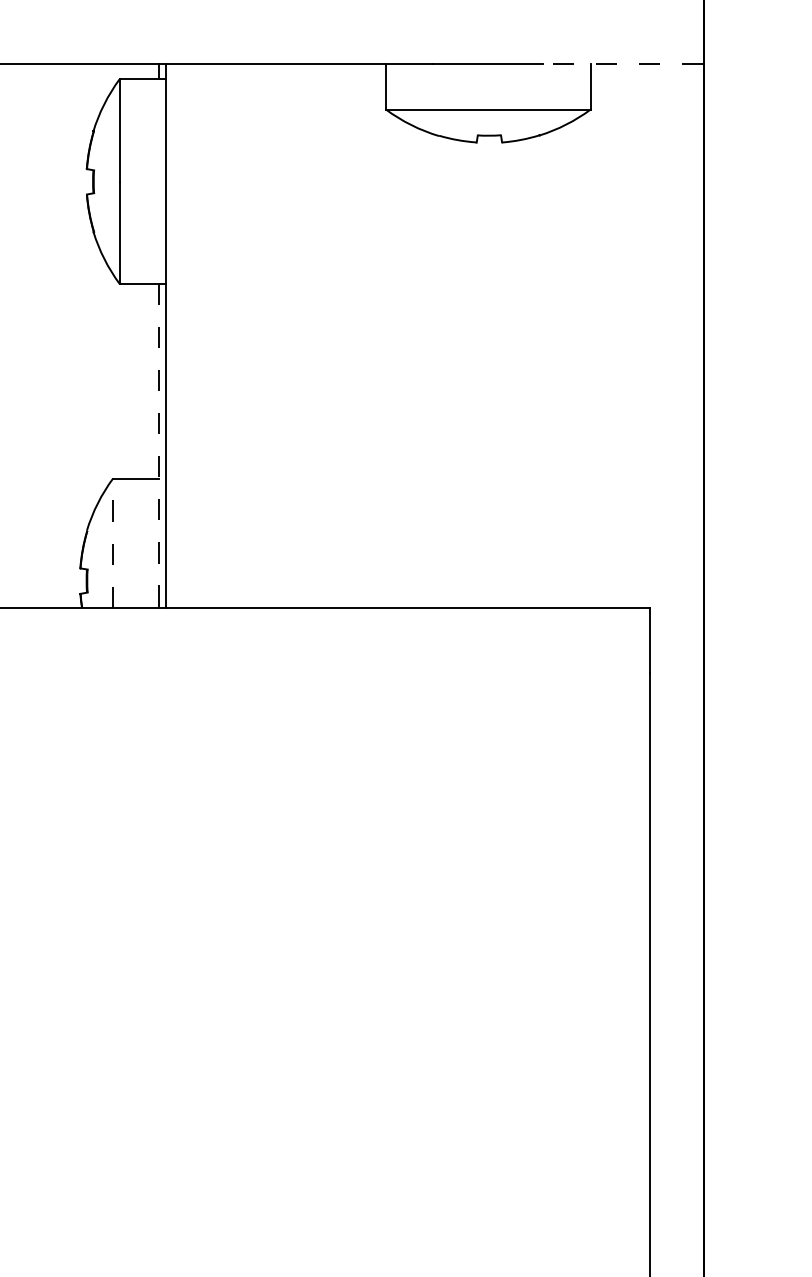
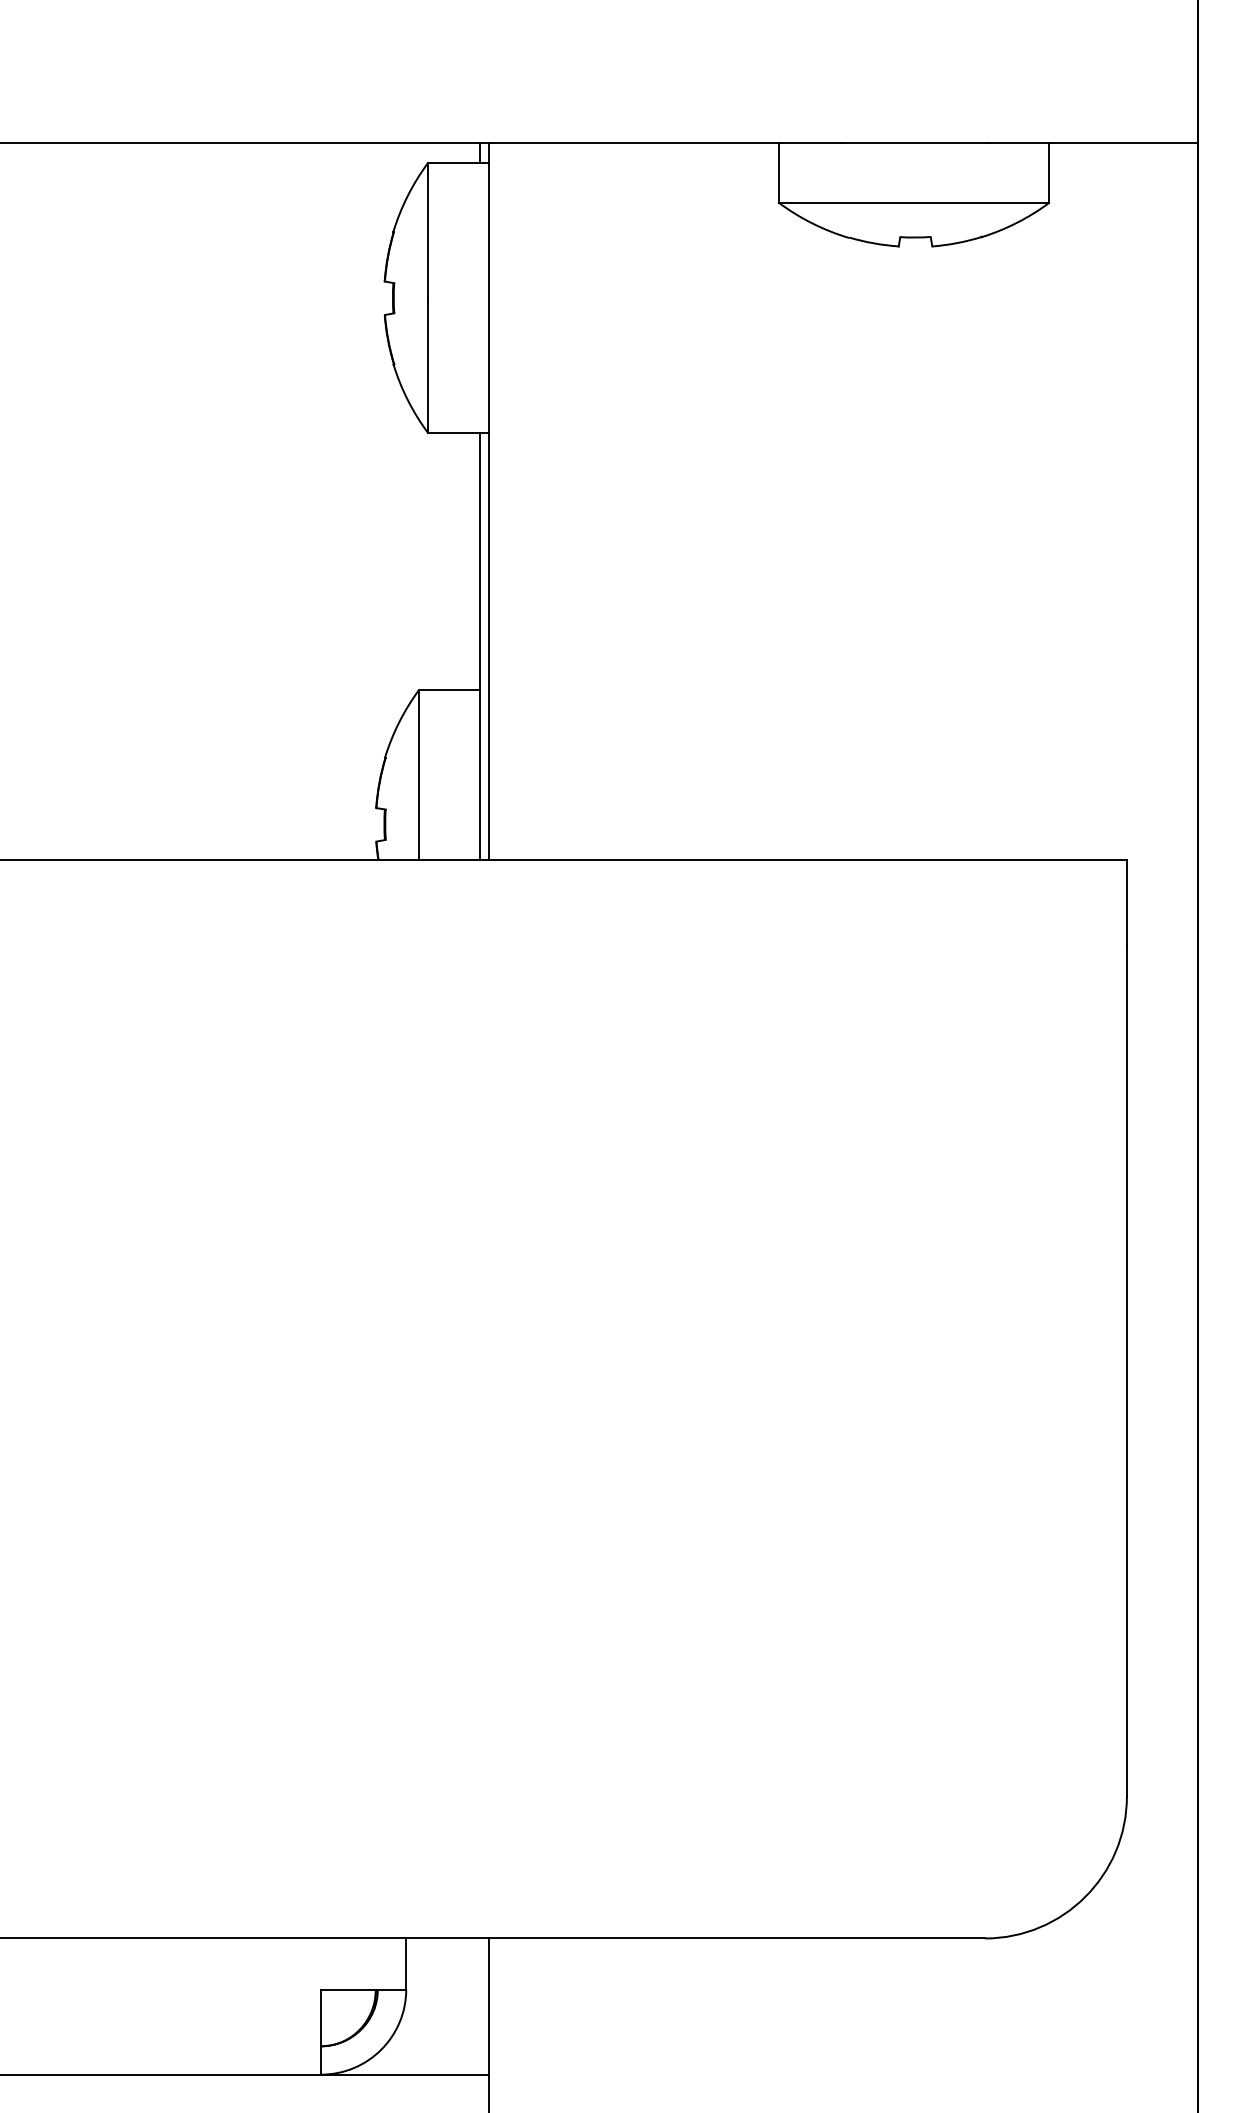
line: (623, 63) -> (1092, 142), dashed -> solid
line: (159, 445) -> (480, 646), dashed -> solid
line: (113, 542) -> (419, 774), dashed -> solid

